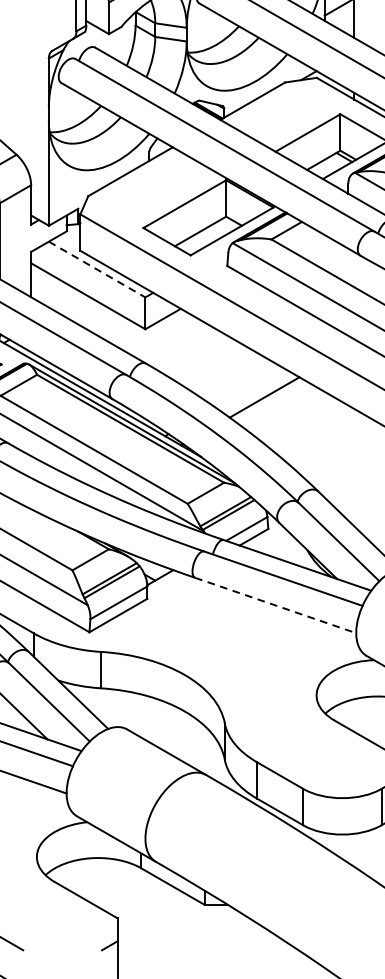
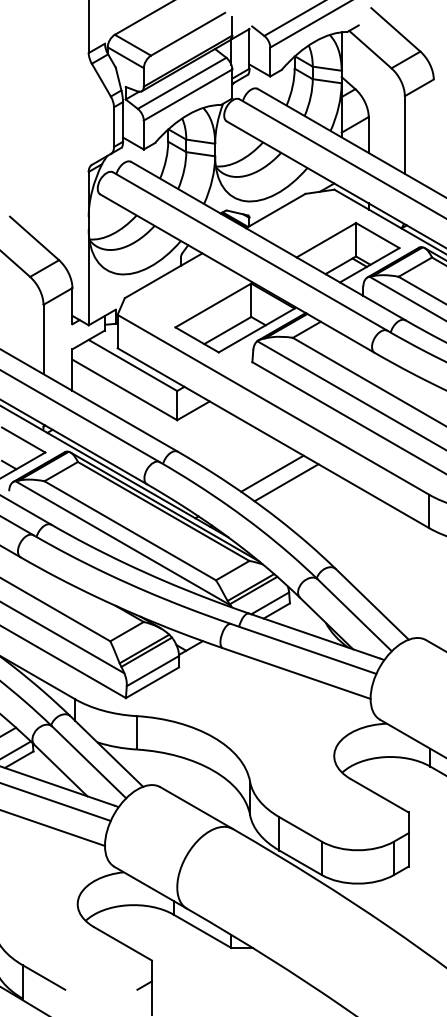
line: (97, 269) -> (133, 365), dashed -> solid
line: (249, 387) -> (272, 473), added
line: (276, 605) -> (297, 673), dashed -> solid

